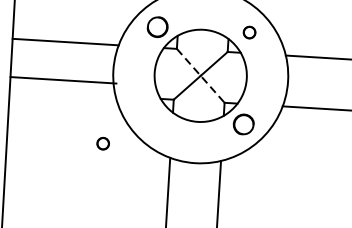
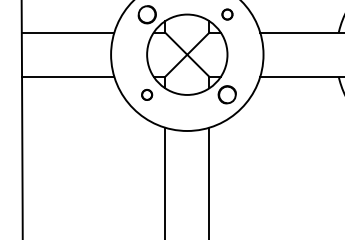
line: (200, 76) -> (187, 55), dashed -> solid
line: (63, 79) -> (68, 76), moved
part: (103, 143) -> (147, 94), moved

